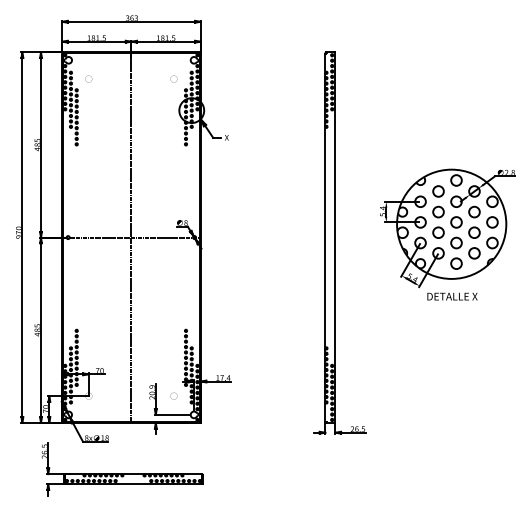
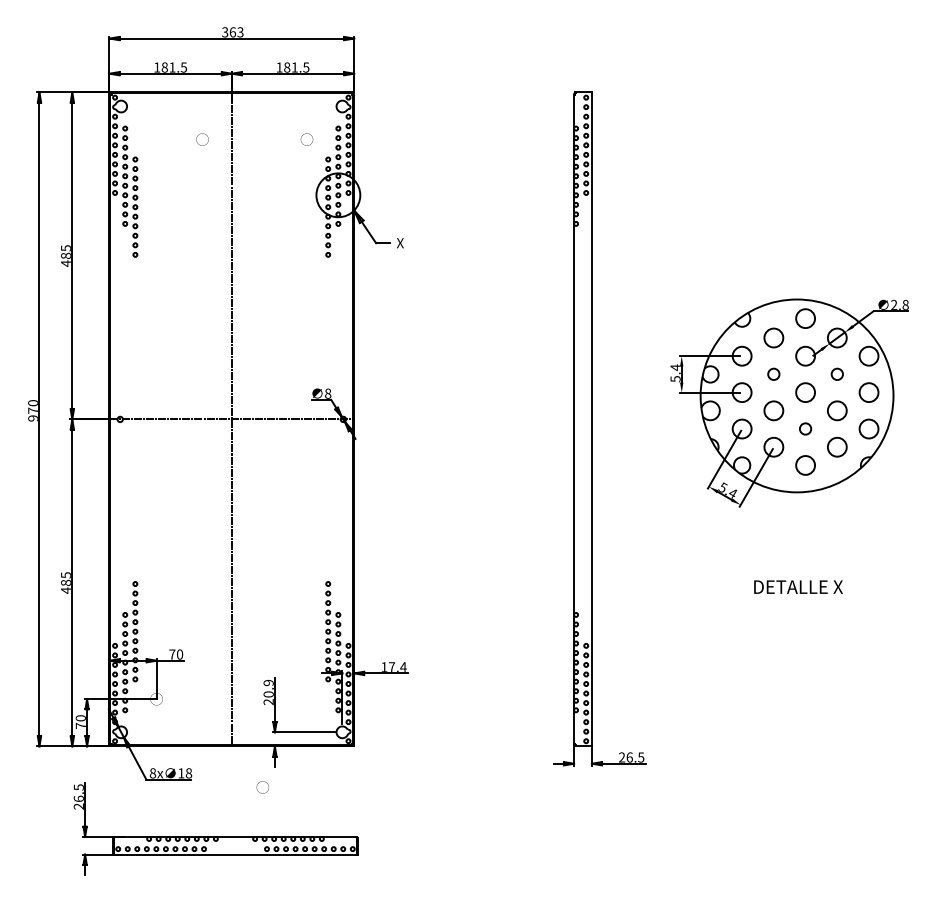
part: (88, 78) -> (202, 138), moved
circle: (438, 211) -> (773, 373), size x0.6
circle: (474, 211) -> (837, 373), size x0.6
circle: (456, 242) -> (805, 428), size x0.6
text: (452, 296) -> (798, 586), moved
part: (173, 395) -> (262, 786), moved

